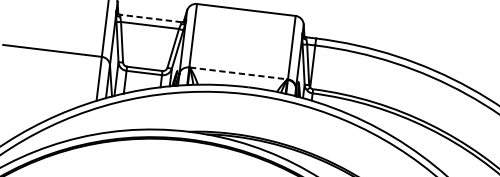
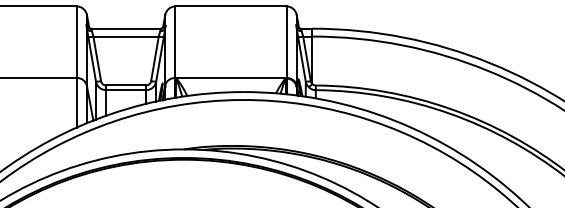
line: (151, 18) -> (126, 28), dashed -> solid
line: (238, 72) -> (230, 77), dashed -> solid

